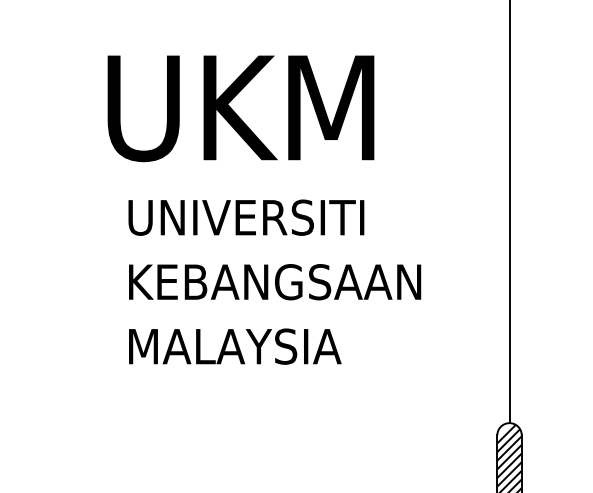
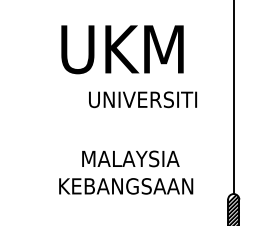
text: (240, 108) -> (122, 49), moved
text: (245, 217) -> (142, 99), moved
text: (275, 282) -> (126, 186), moved
text: (234, 345) -> (130, 158), moved

